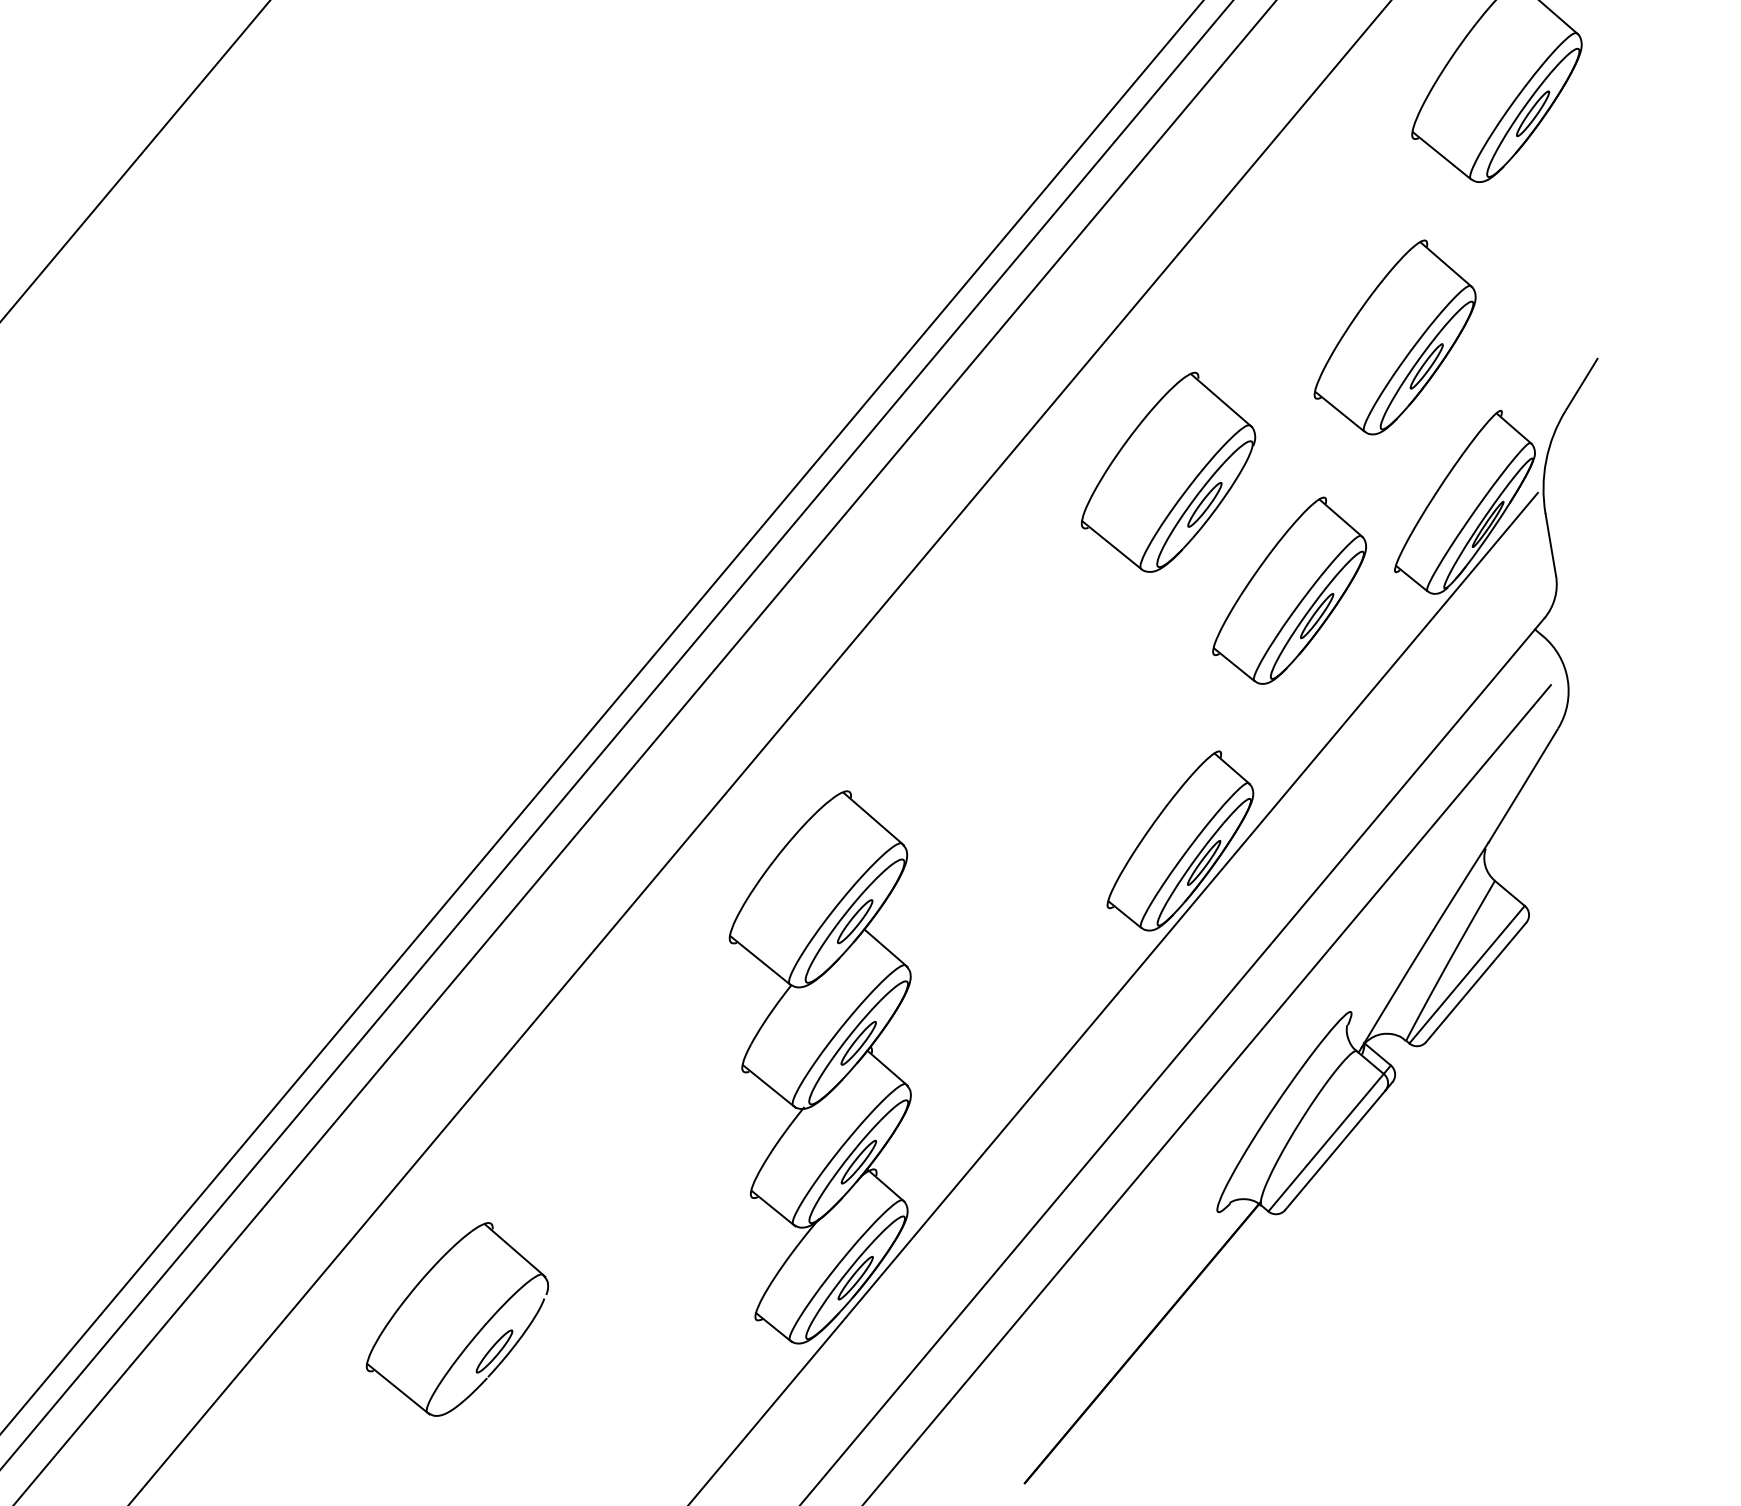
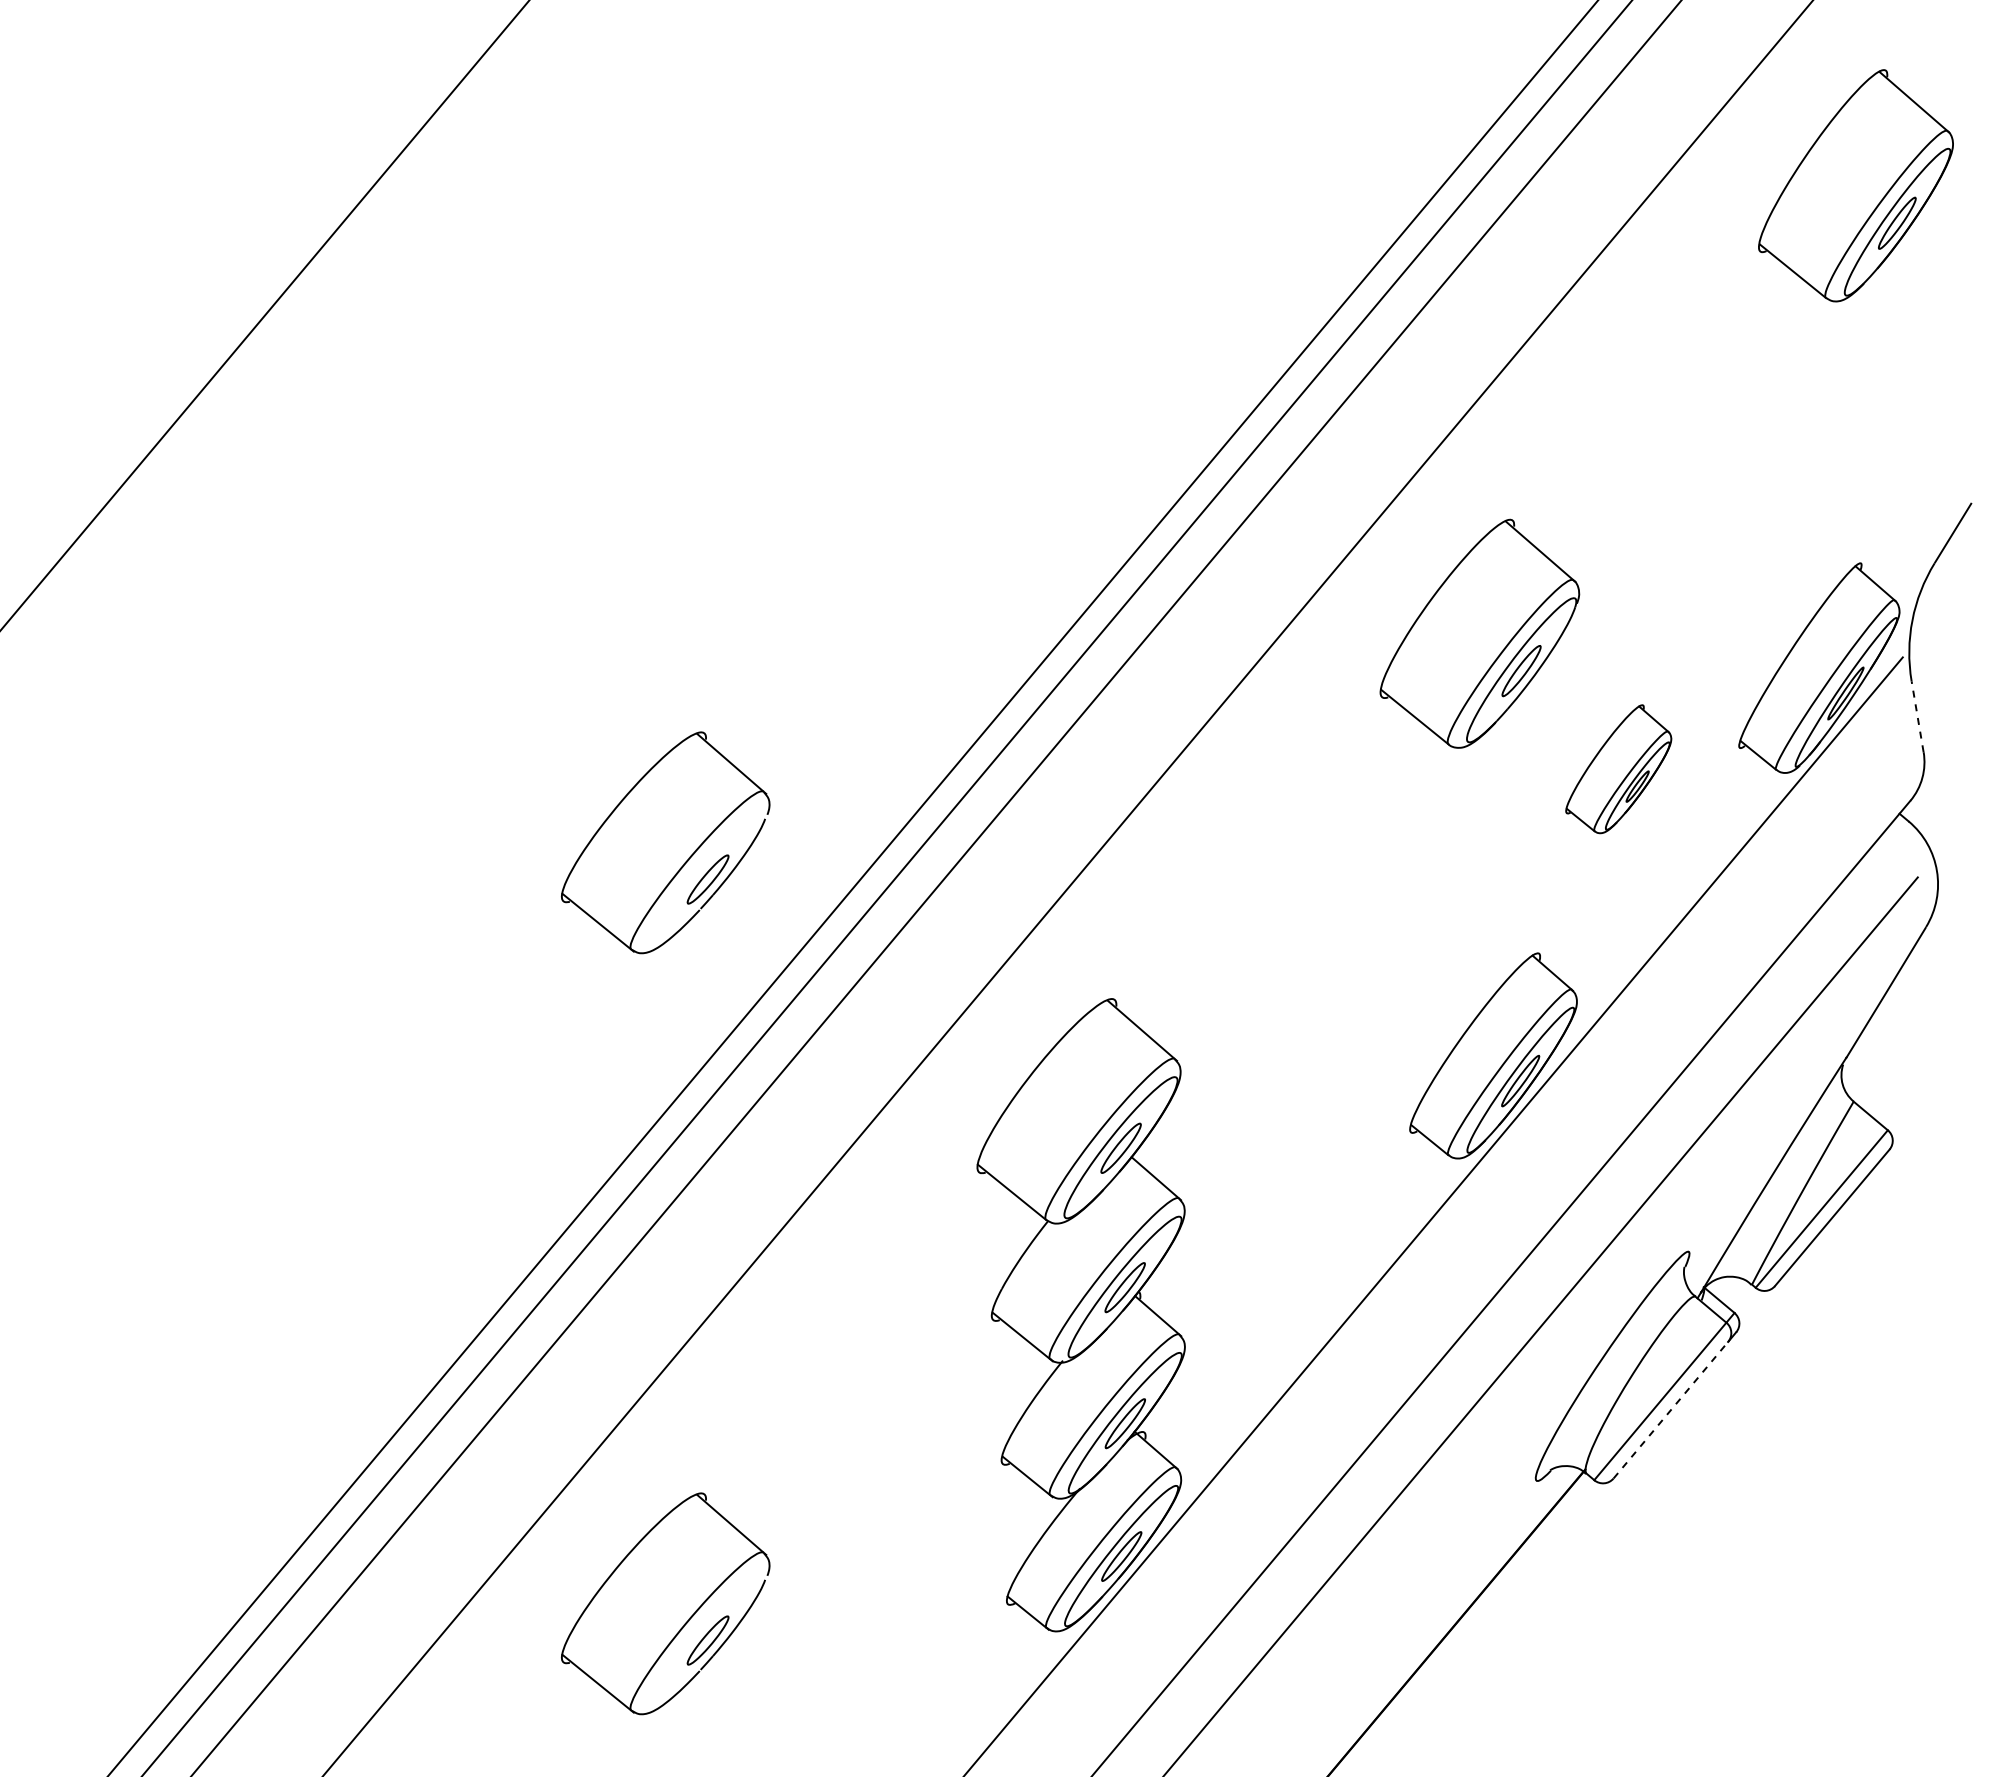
part: (1395, 337) -> (1739, 479), removed
line: (1550, 544) -> (1917, 716), solid -> dashed
part: (1289, 589) -> (1618, 768), size x0.6
part: (457, 654) -> (665, 842), added
line: (1335, 1149) -> (1671, 1409), solid -> dashed

